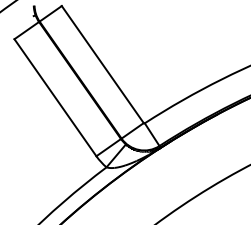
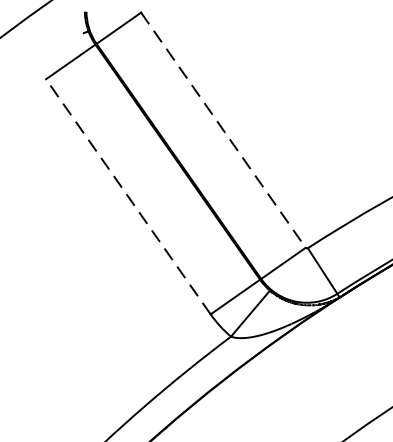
line: (103, 65) -> (224, 132), solid -> dashed
line: (55, 97) -> (128, 196), solid -> dashed

